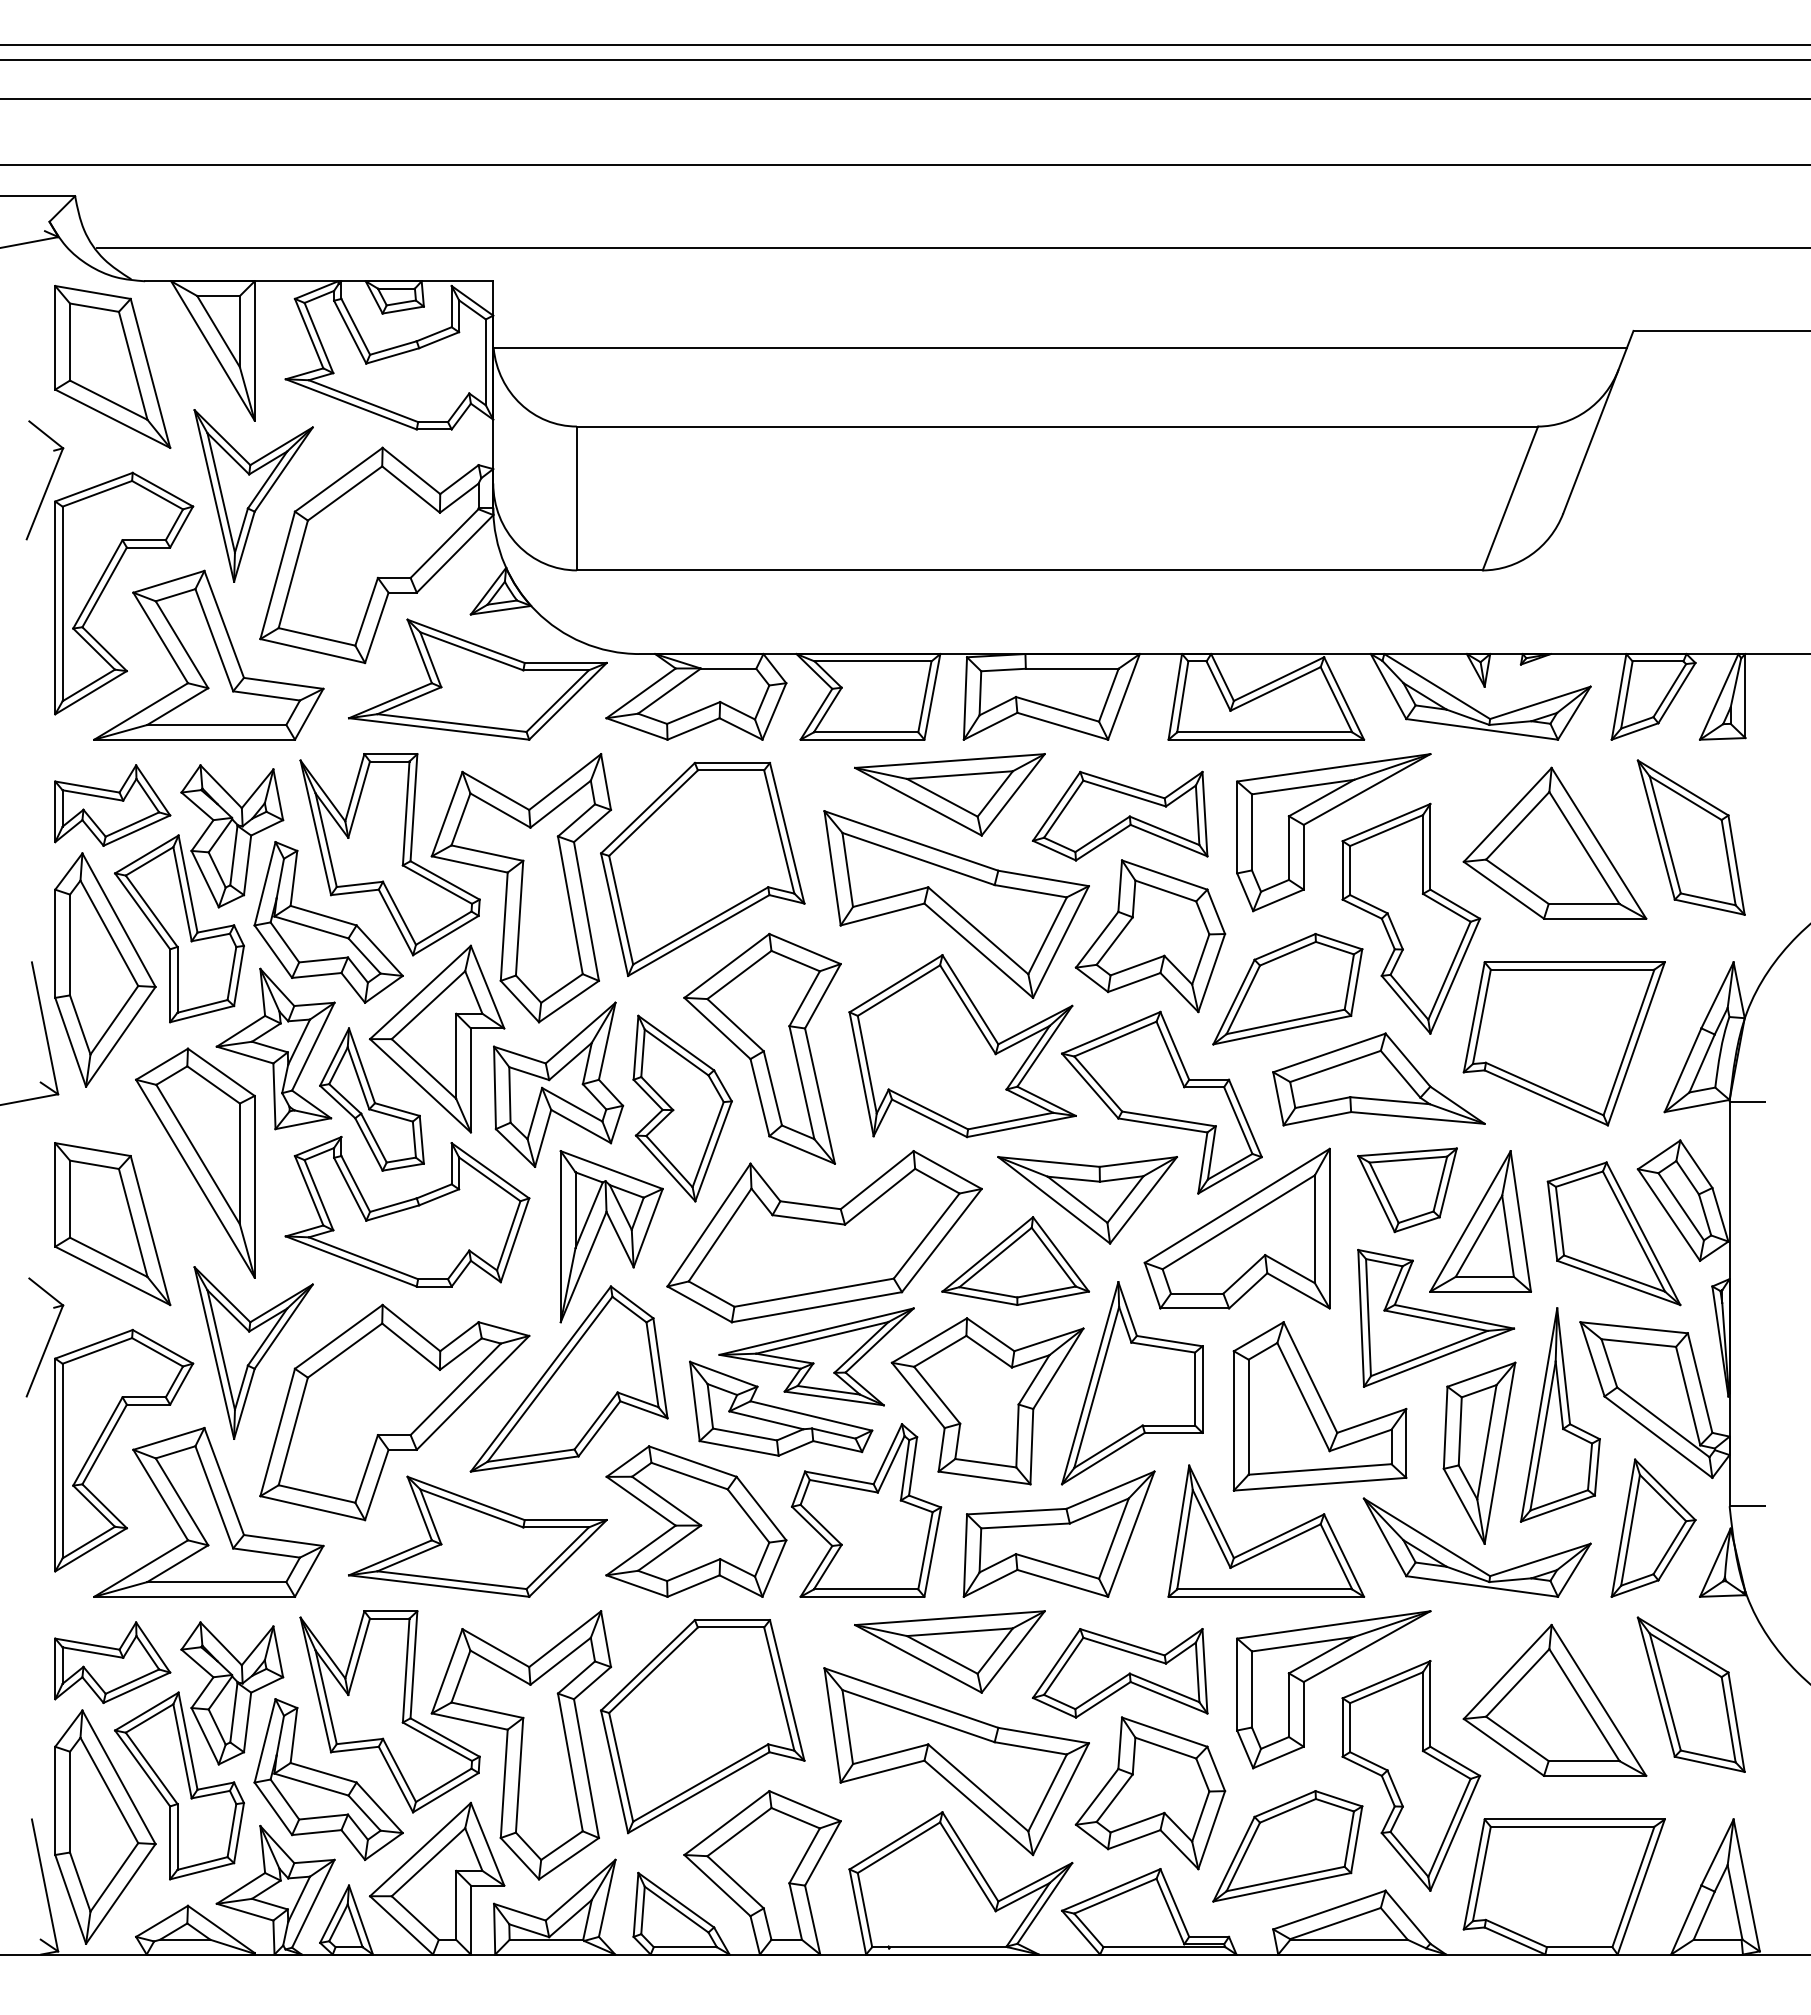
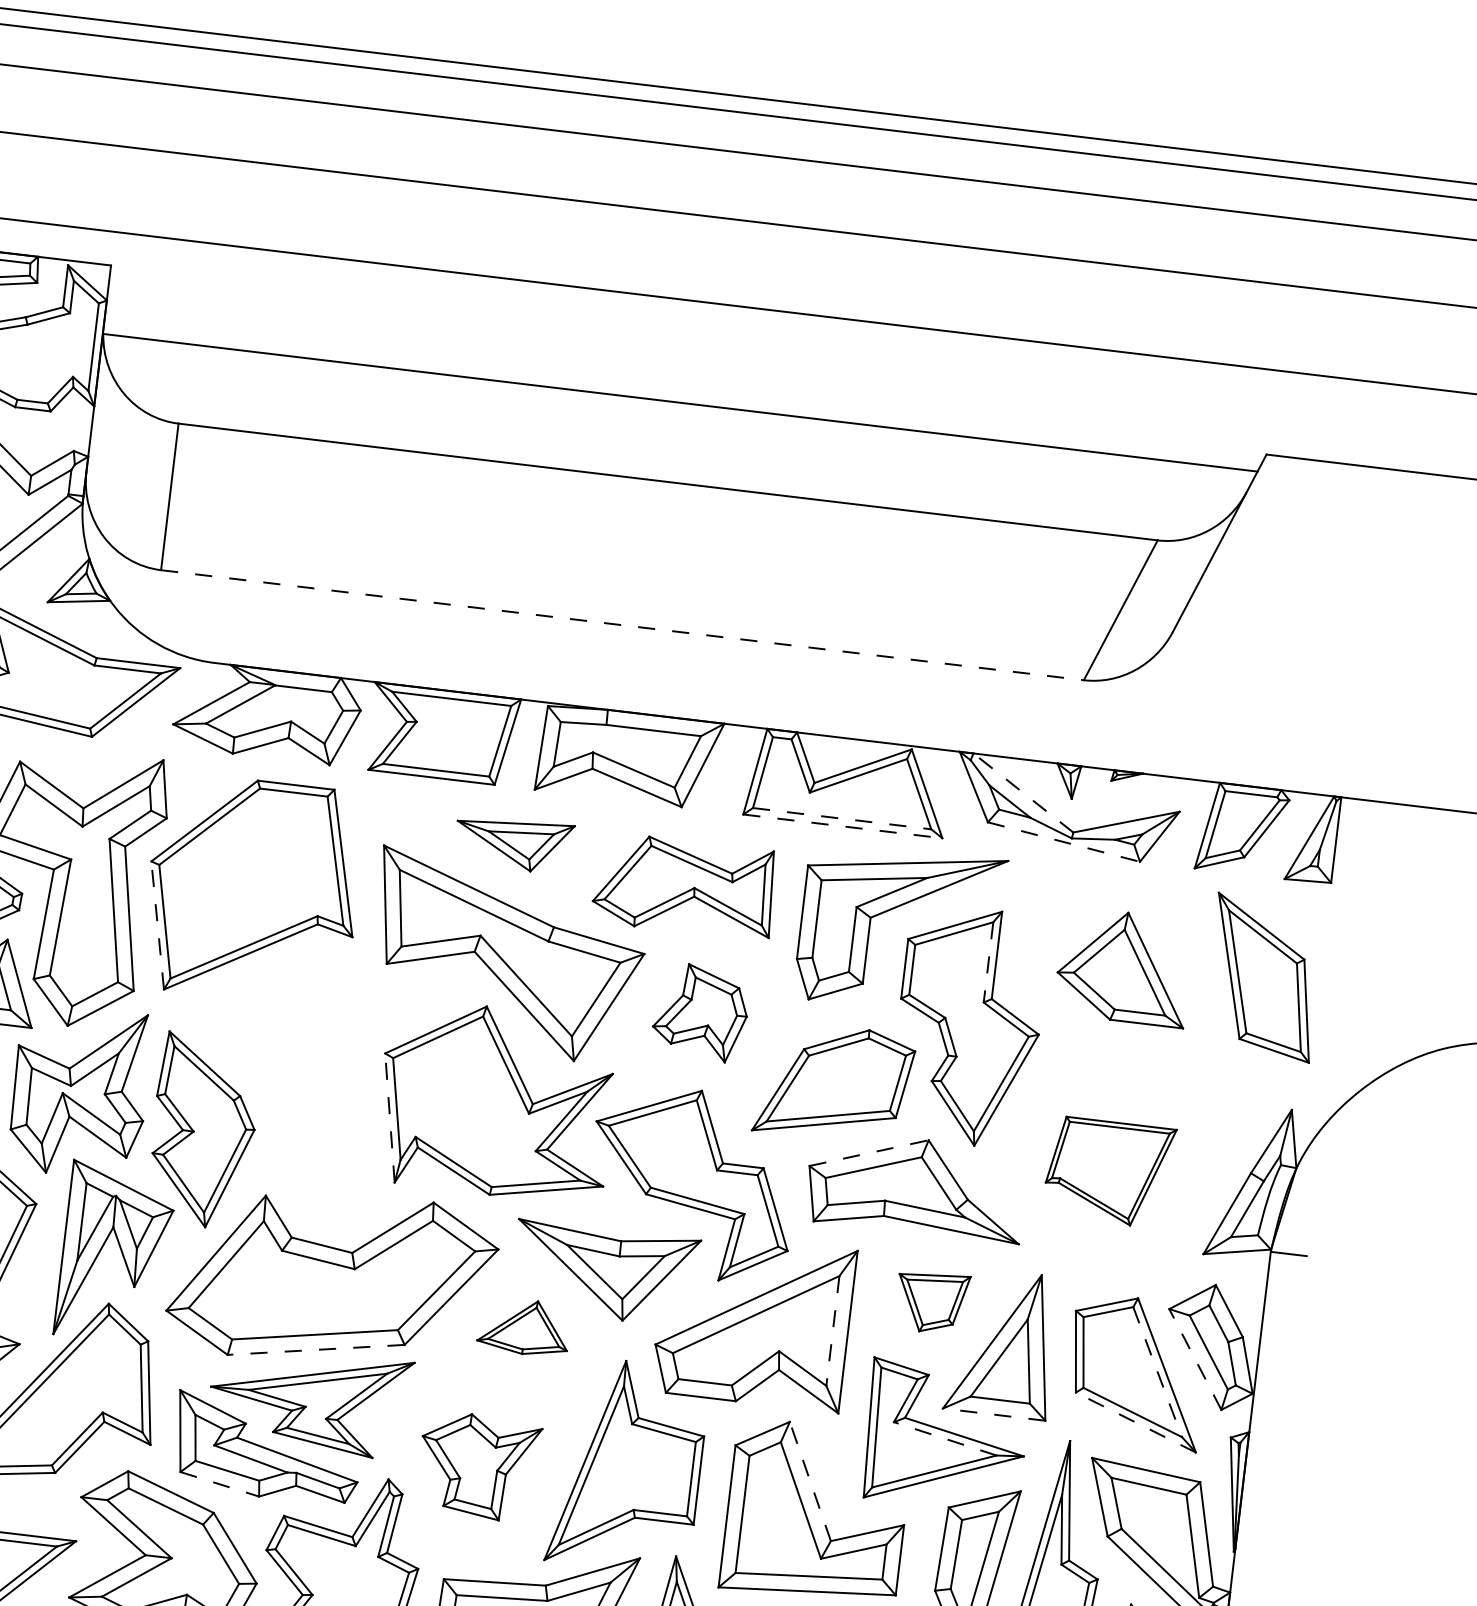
line: (1029, 570) -> (622, 625), solid -> dashed
line: (1436, 686) -> (1022, 792), solid -> dashed
line: (1482, 729) -> (1064, 842), solid -> dashed
line: (1264, 732) -> (841, 818), solid -> dashed
line: (1266, 739) -> (843, 826), solid -> dashed
part: (949, 794) -> (513, 843), size x0.6
part: (1554, 842) -> (1123, 966), size x0.7
line: (1423, 855) -> (988, 963), solid -> dashed
line: (614, 914) -> (157, 925), solid -> dashed
part: (1150, 936) -> (700, 1012), size x0.6
part: (1563, 1043) -> (1108, 1171), size x0.6
part: (762, 1048) -> (292, 1079), removed
line: (1329, 1052) -> (869, 1152), solid -> dashed
line: (861, 1073) -> (389, 1117), solid -> dashed
part: (1407, 1190) -> (931, 1302), size x0.7
line: (1668, 1214) -> (1194, 1358), solid -> dashed
line: (1314, 1229) -> (832, 1331), solid -> dashed
line: (1634, 1231) -> (1158, 1372), solid -> dashed
part: (1015, 1260) -> (524, 1326), size x0.6
line: (1618, 1282) -> (1135, 1422), solid -> dashed
line: (1480, 1291) -> (994, 1414), solid -> dashed
line: (816, 1307) -> (315, 1350), solid -> dashed
line: (1436, 1320) -> (945, 1438), solid -> dashed
line: (1310, 1377) -> (810, 1481), solid -> dashed
part: (987, 1401) -> (478, 1466), size x0.6
line: (739, 1448) -> (220, 1484), solid -> dashed

